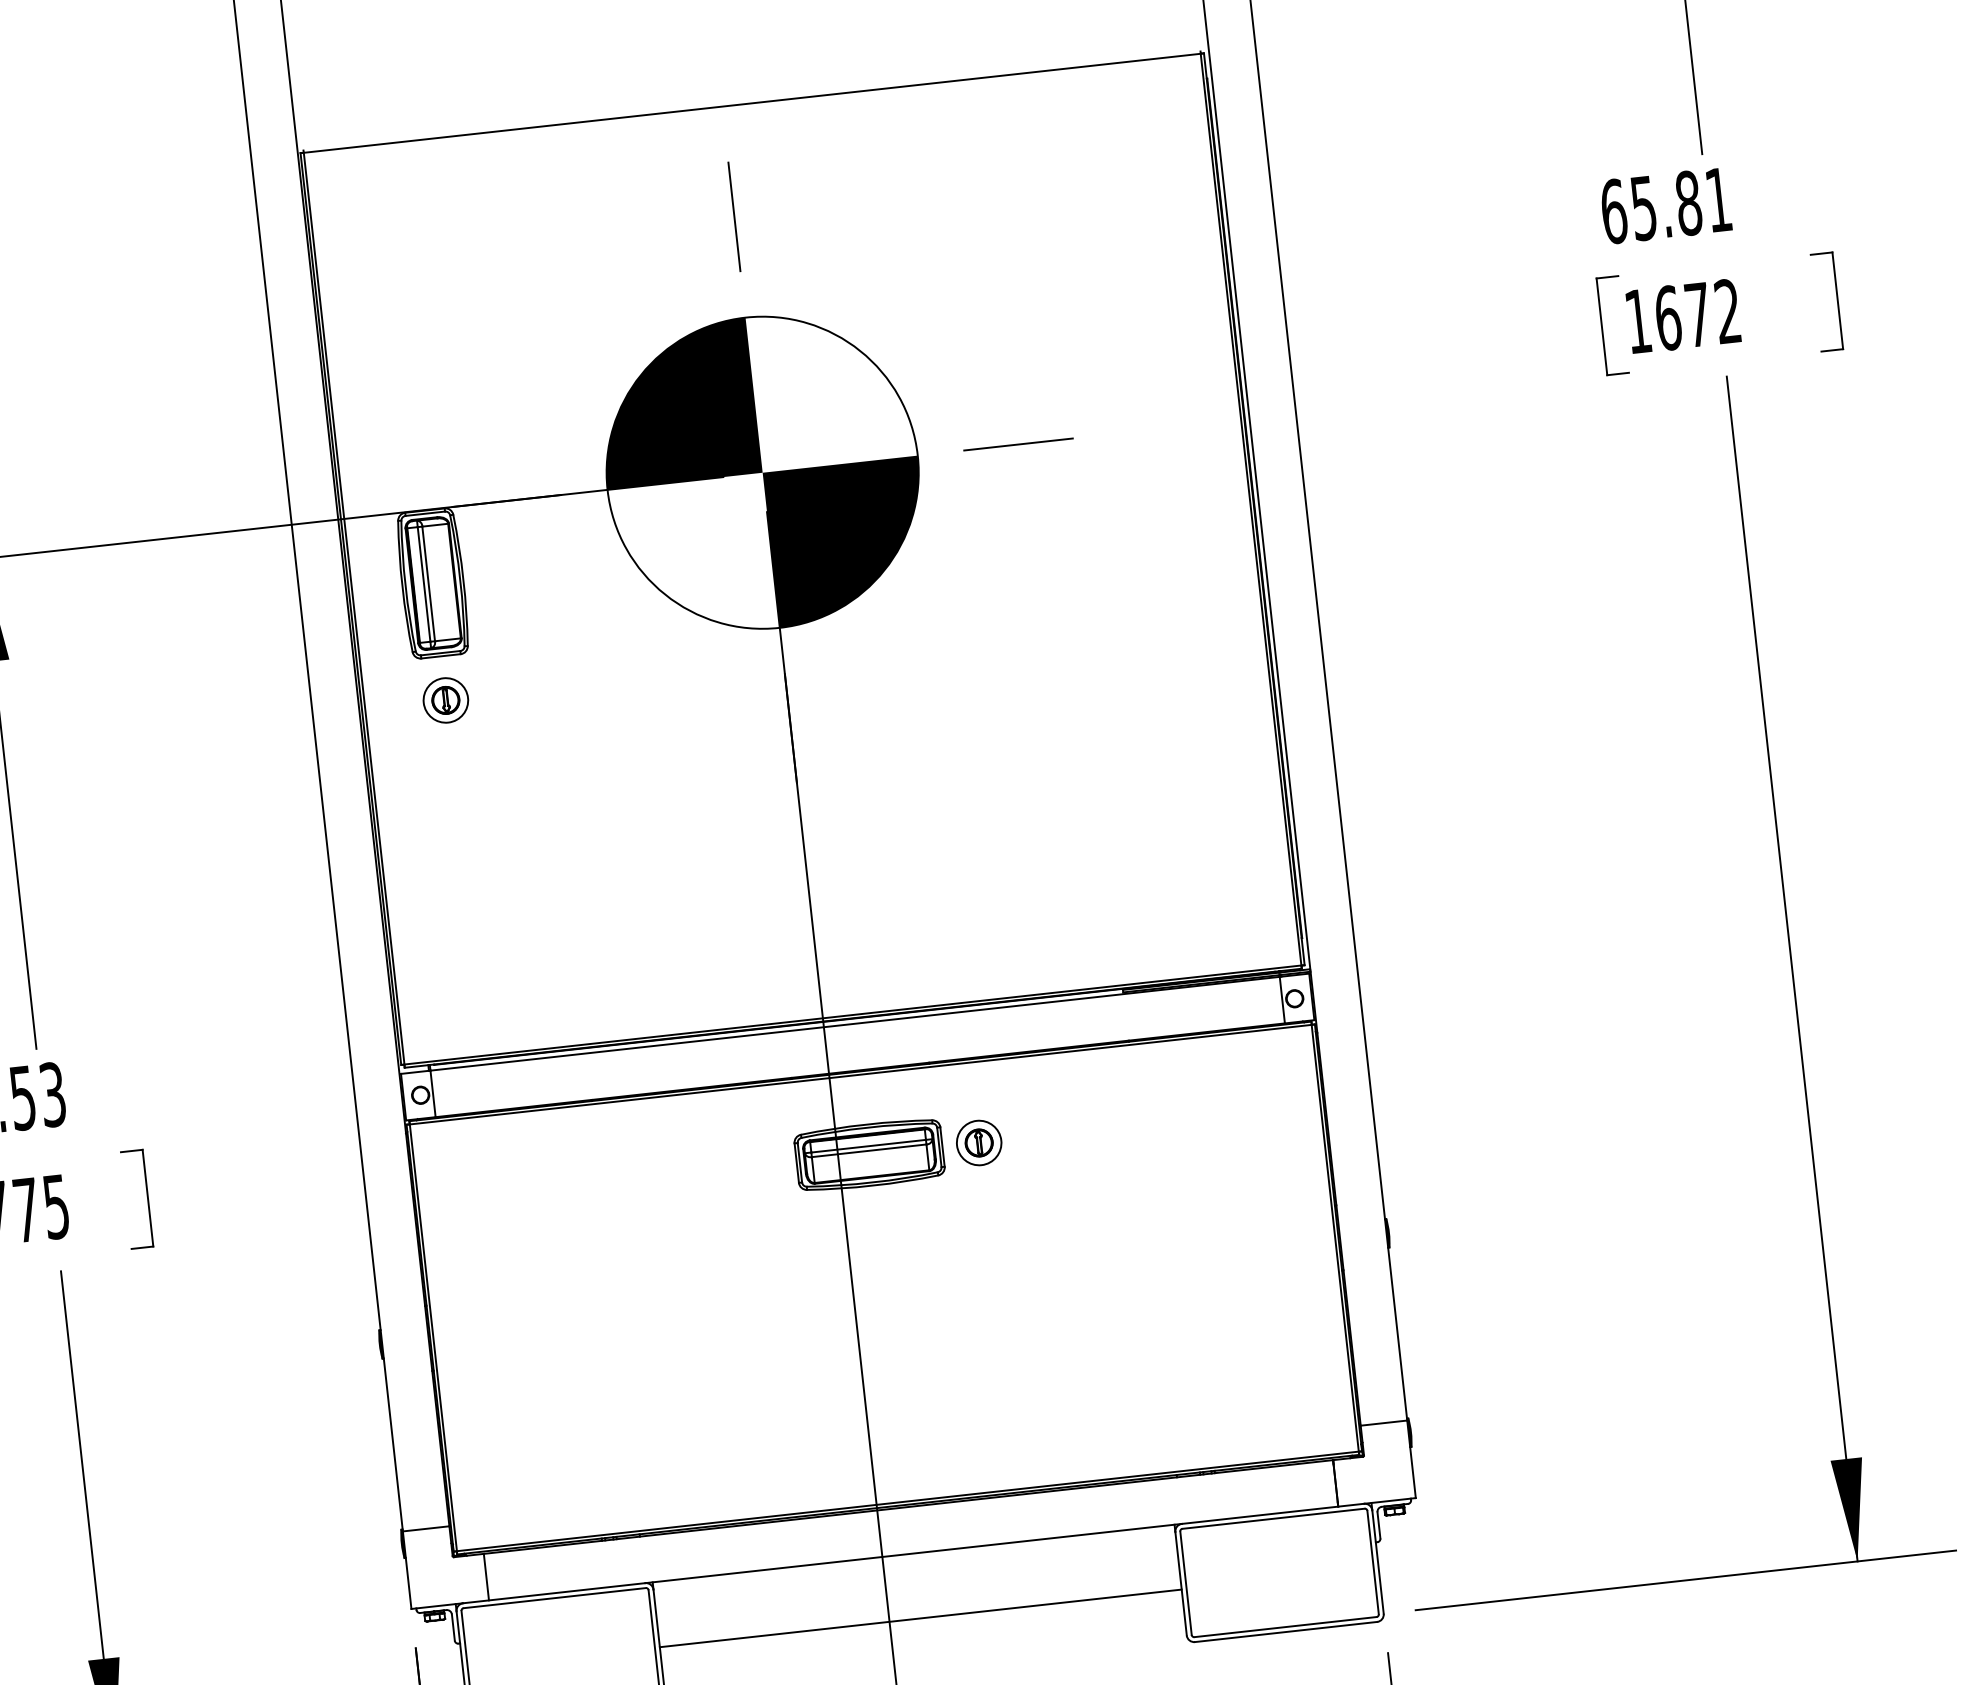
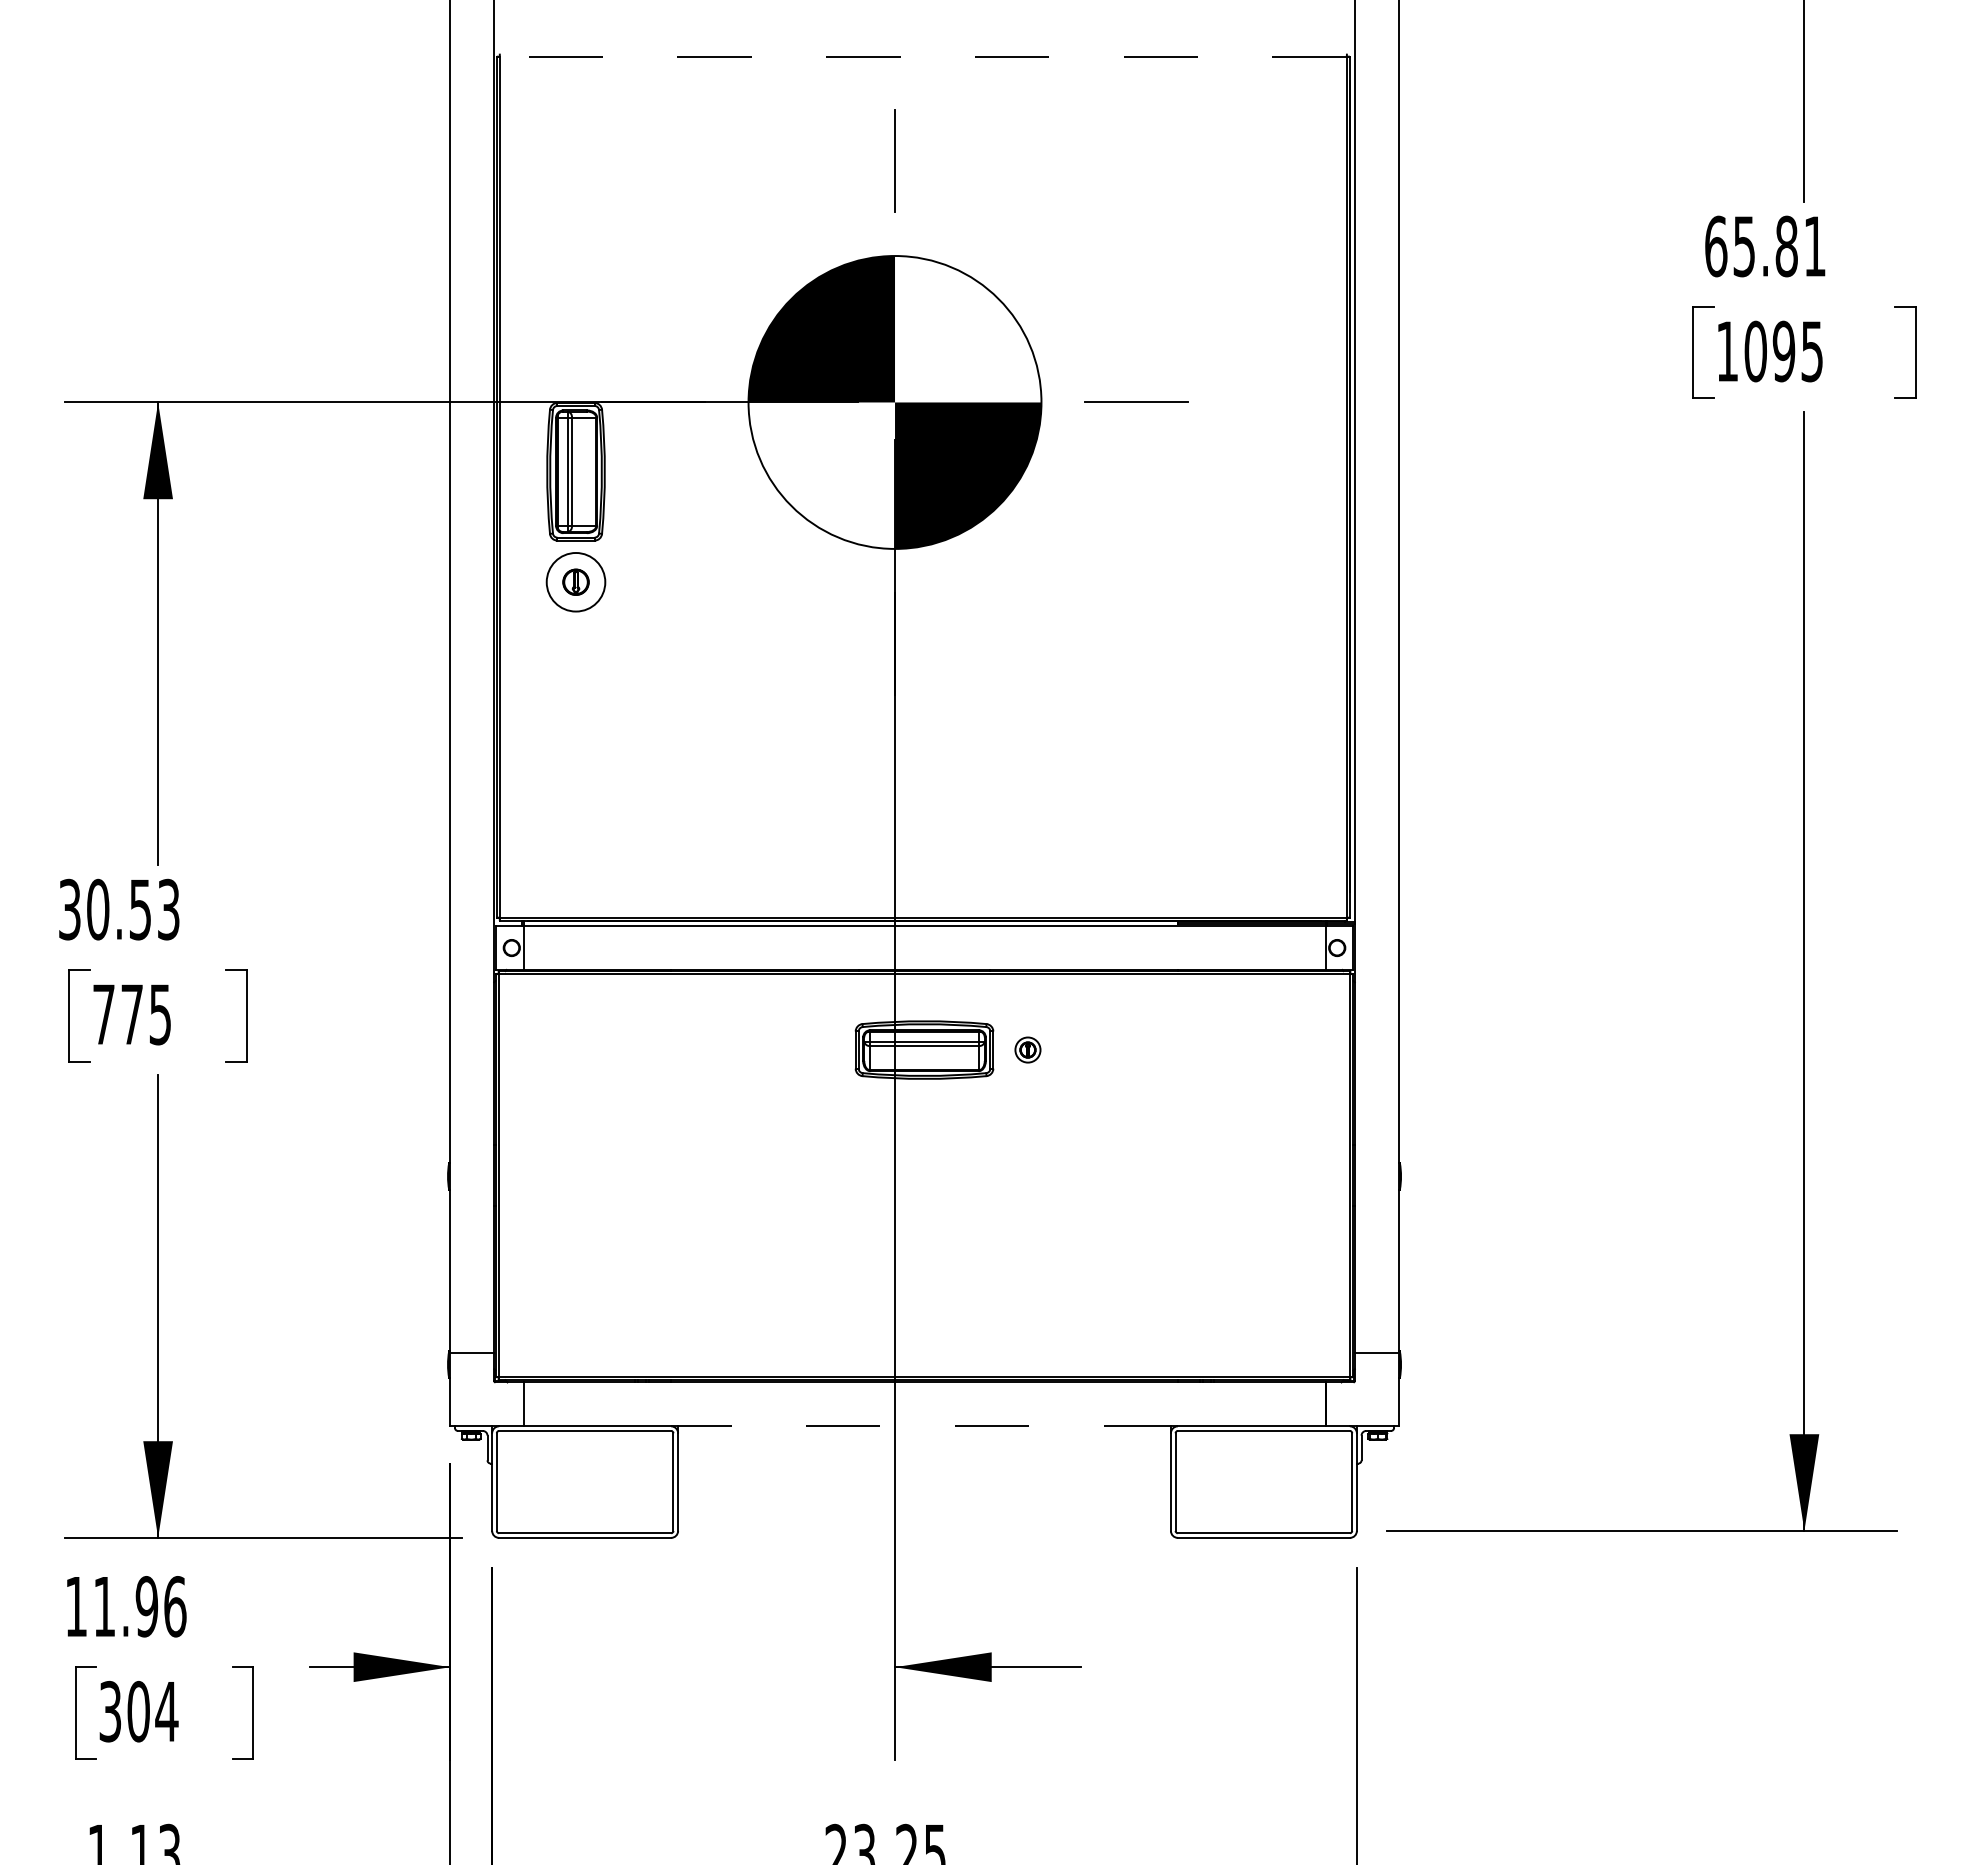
line: (751, 103) -> (922, 56), solid -> dashed
text: (1697, 314) -> (1783, 351), 1672 -> 1095
circle: (445, 700) -> (575, 582), size x1.4
part: (978, 1142) -> (1027, 1049), size x0.6
line: (913, 1553) -> (924, 1426), solid -> dashed
line: (920, 1618) -> (924, 1487), removed

